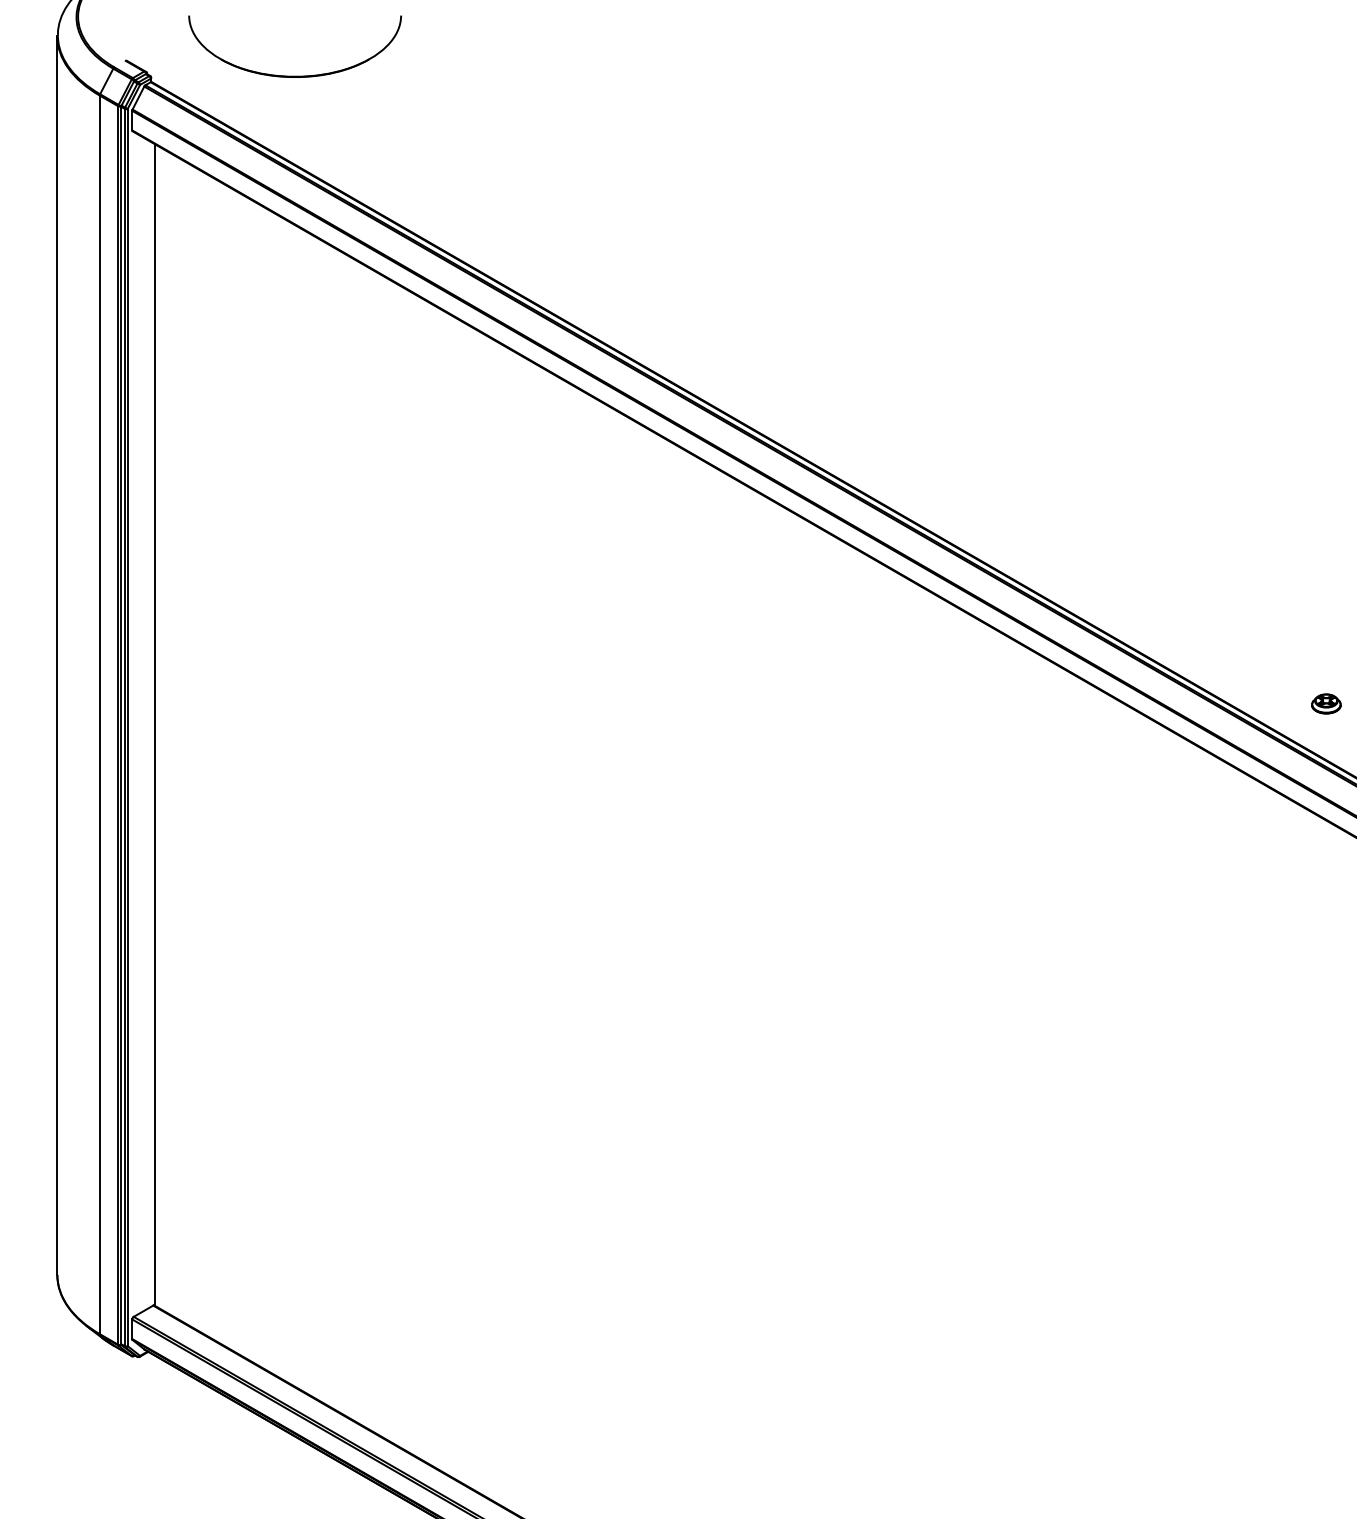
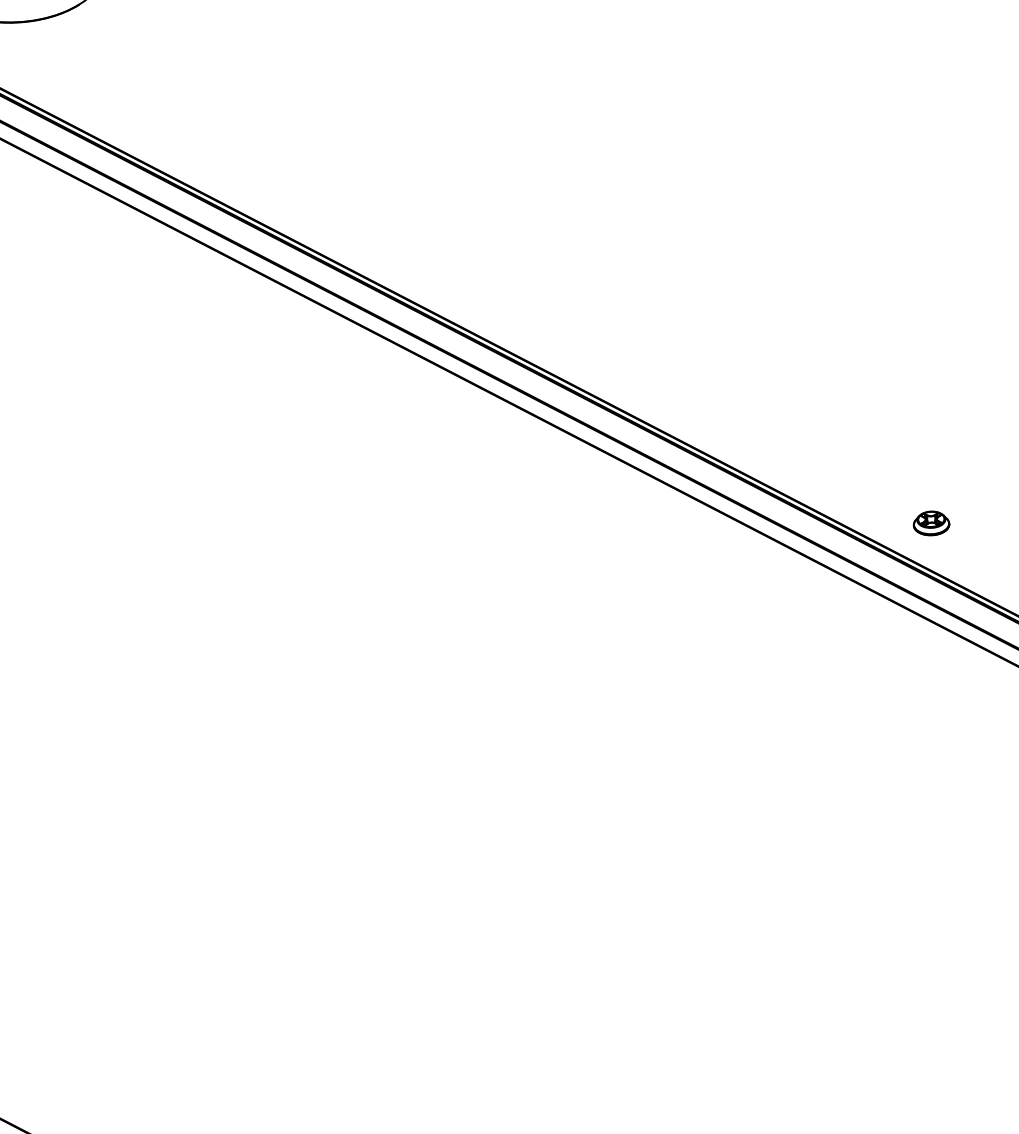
part: (1326, 703) -> (931, 523), size x1.43

